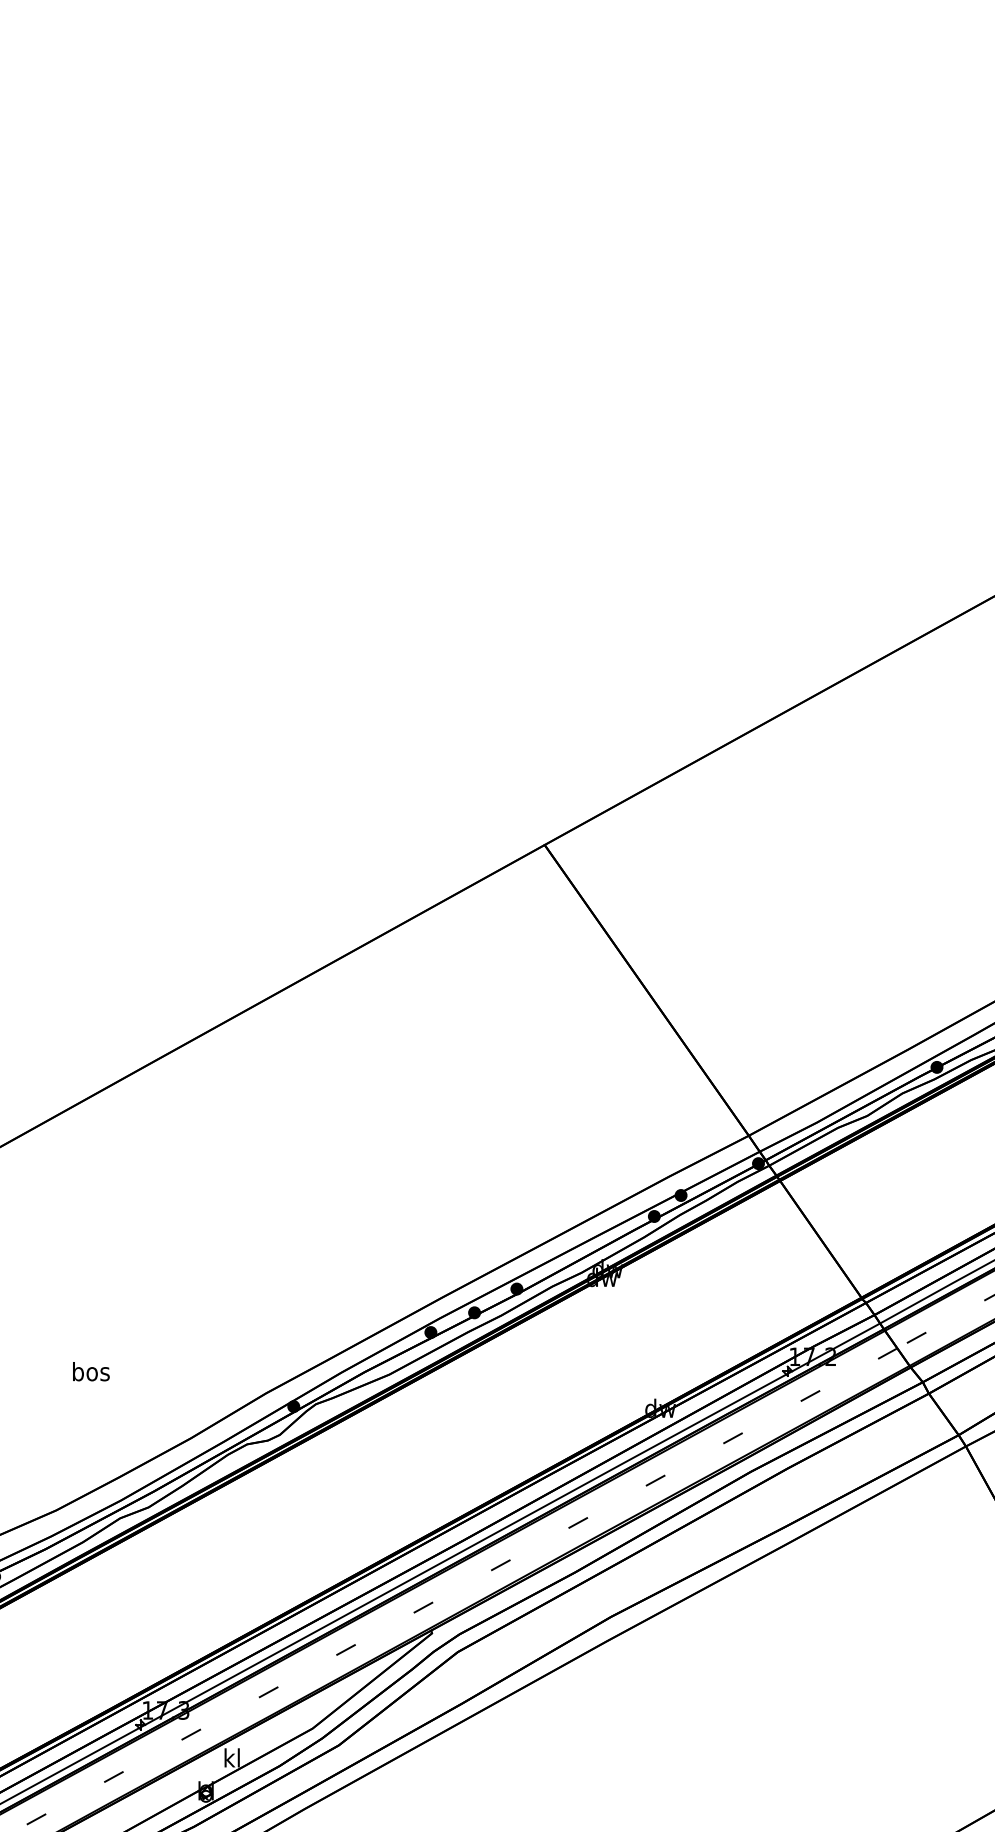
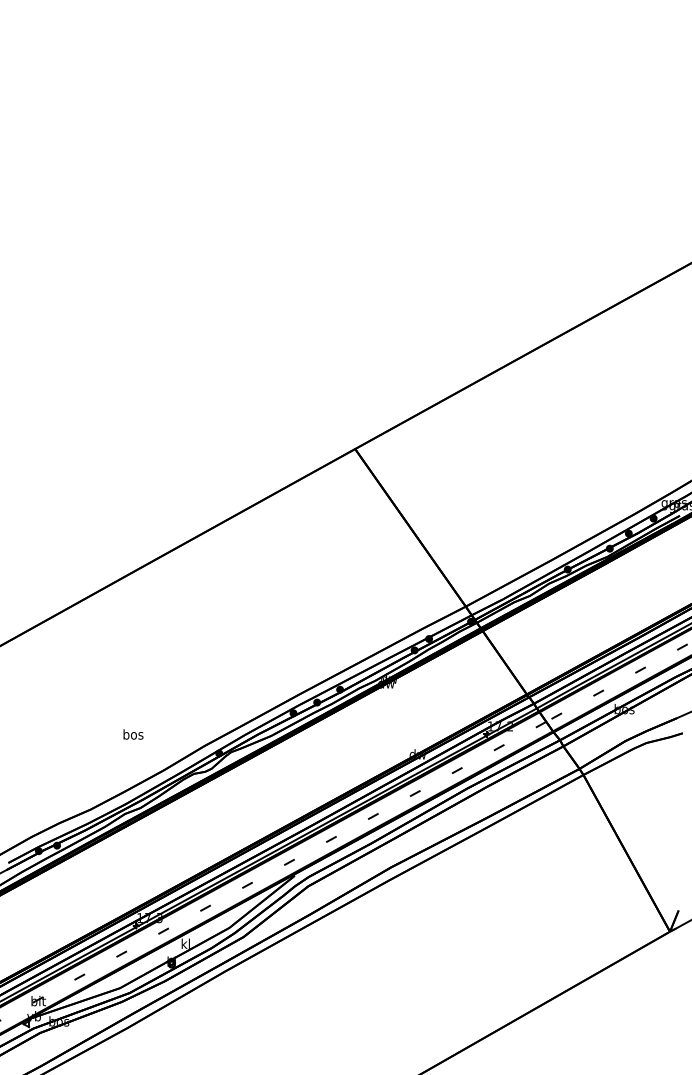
text: (91, 1371) -> (133, 734), moved

